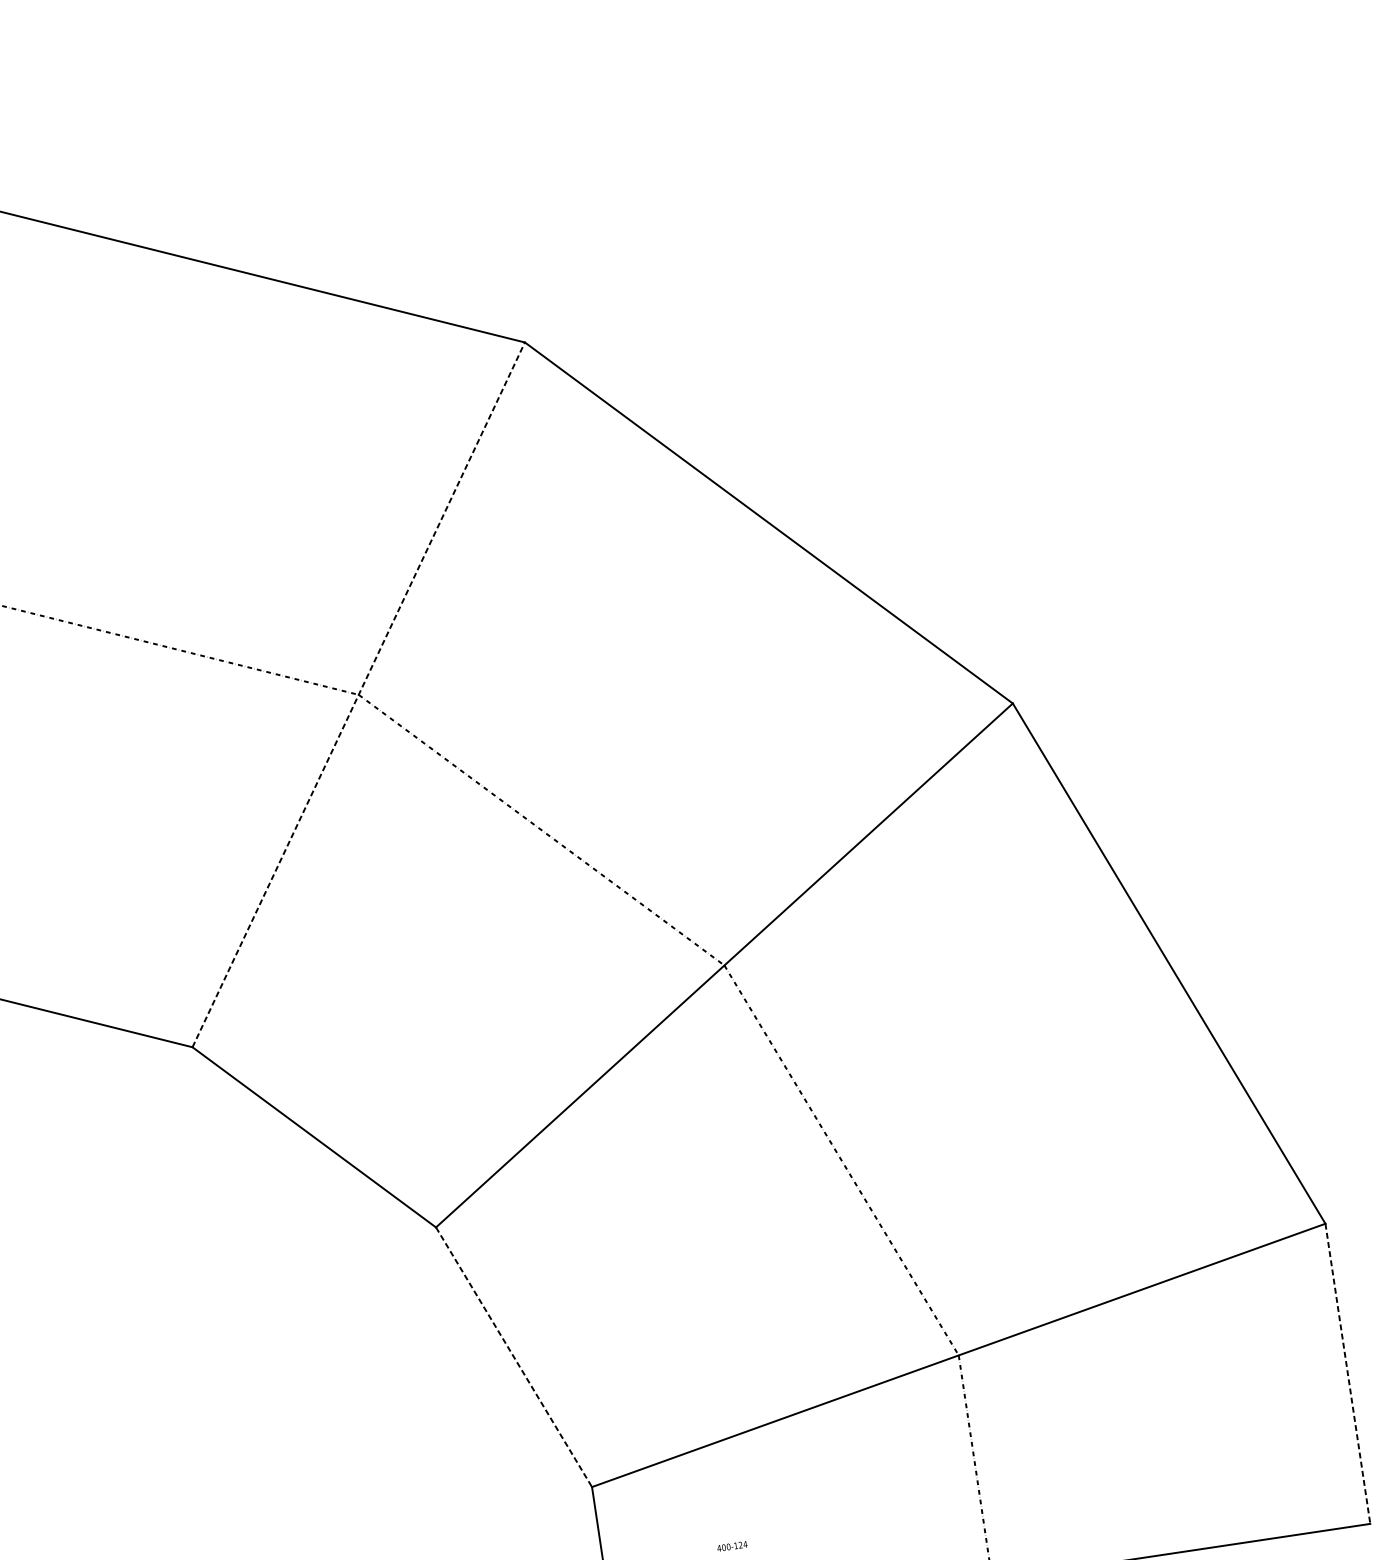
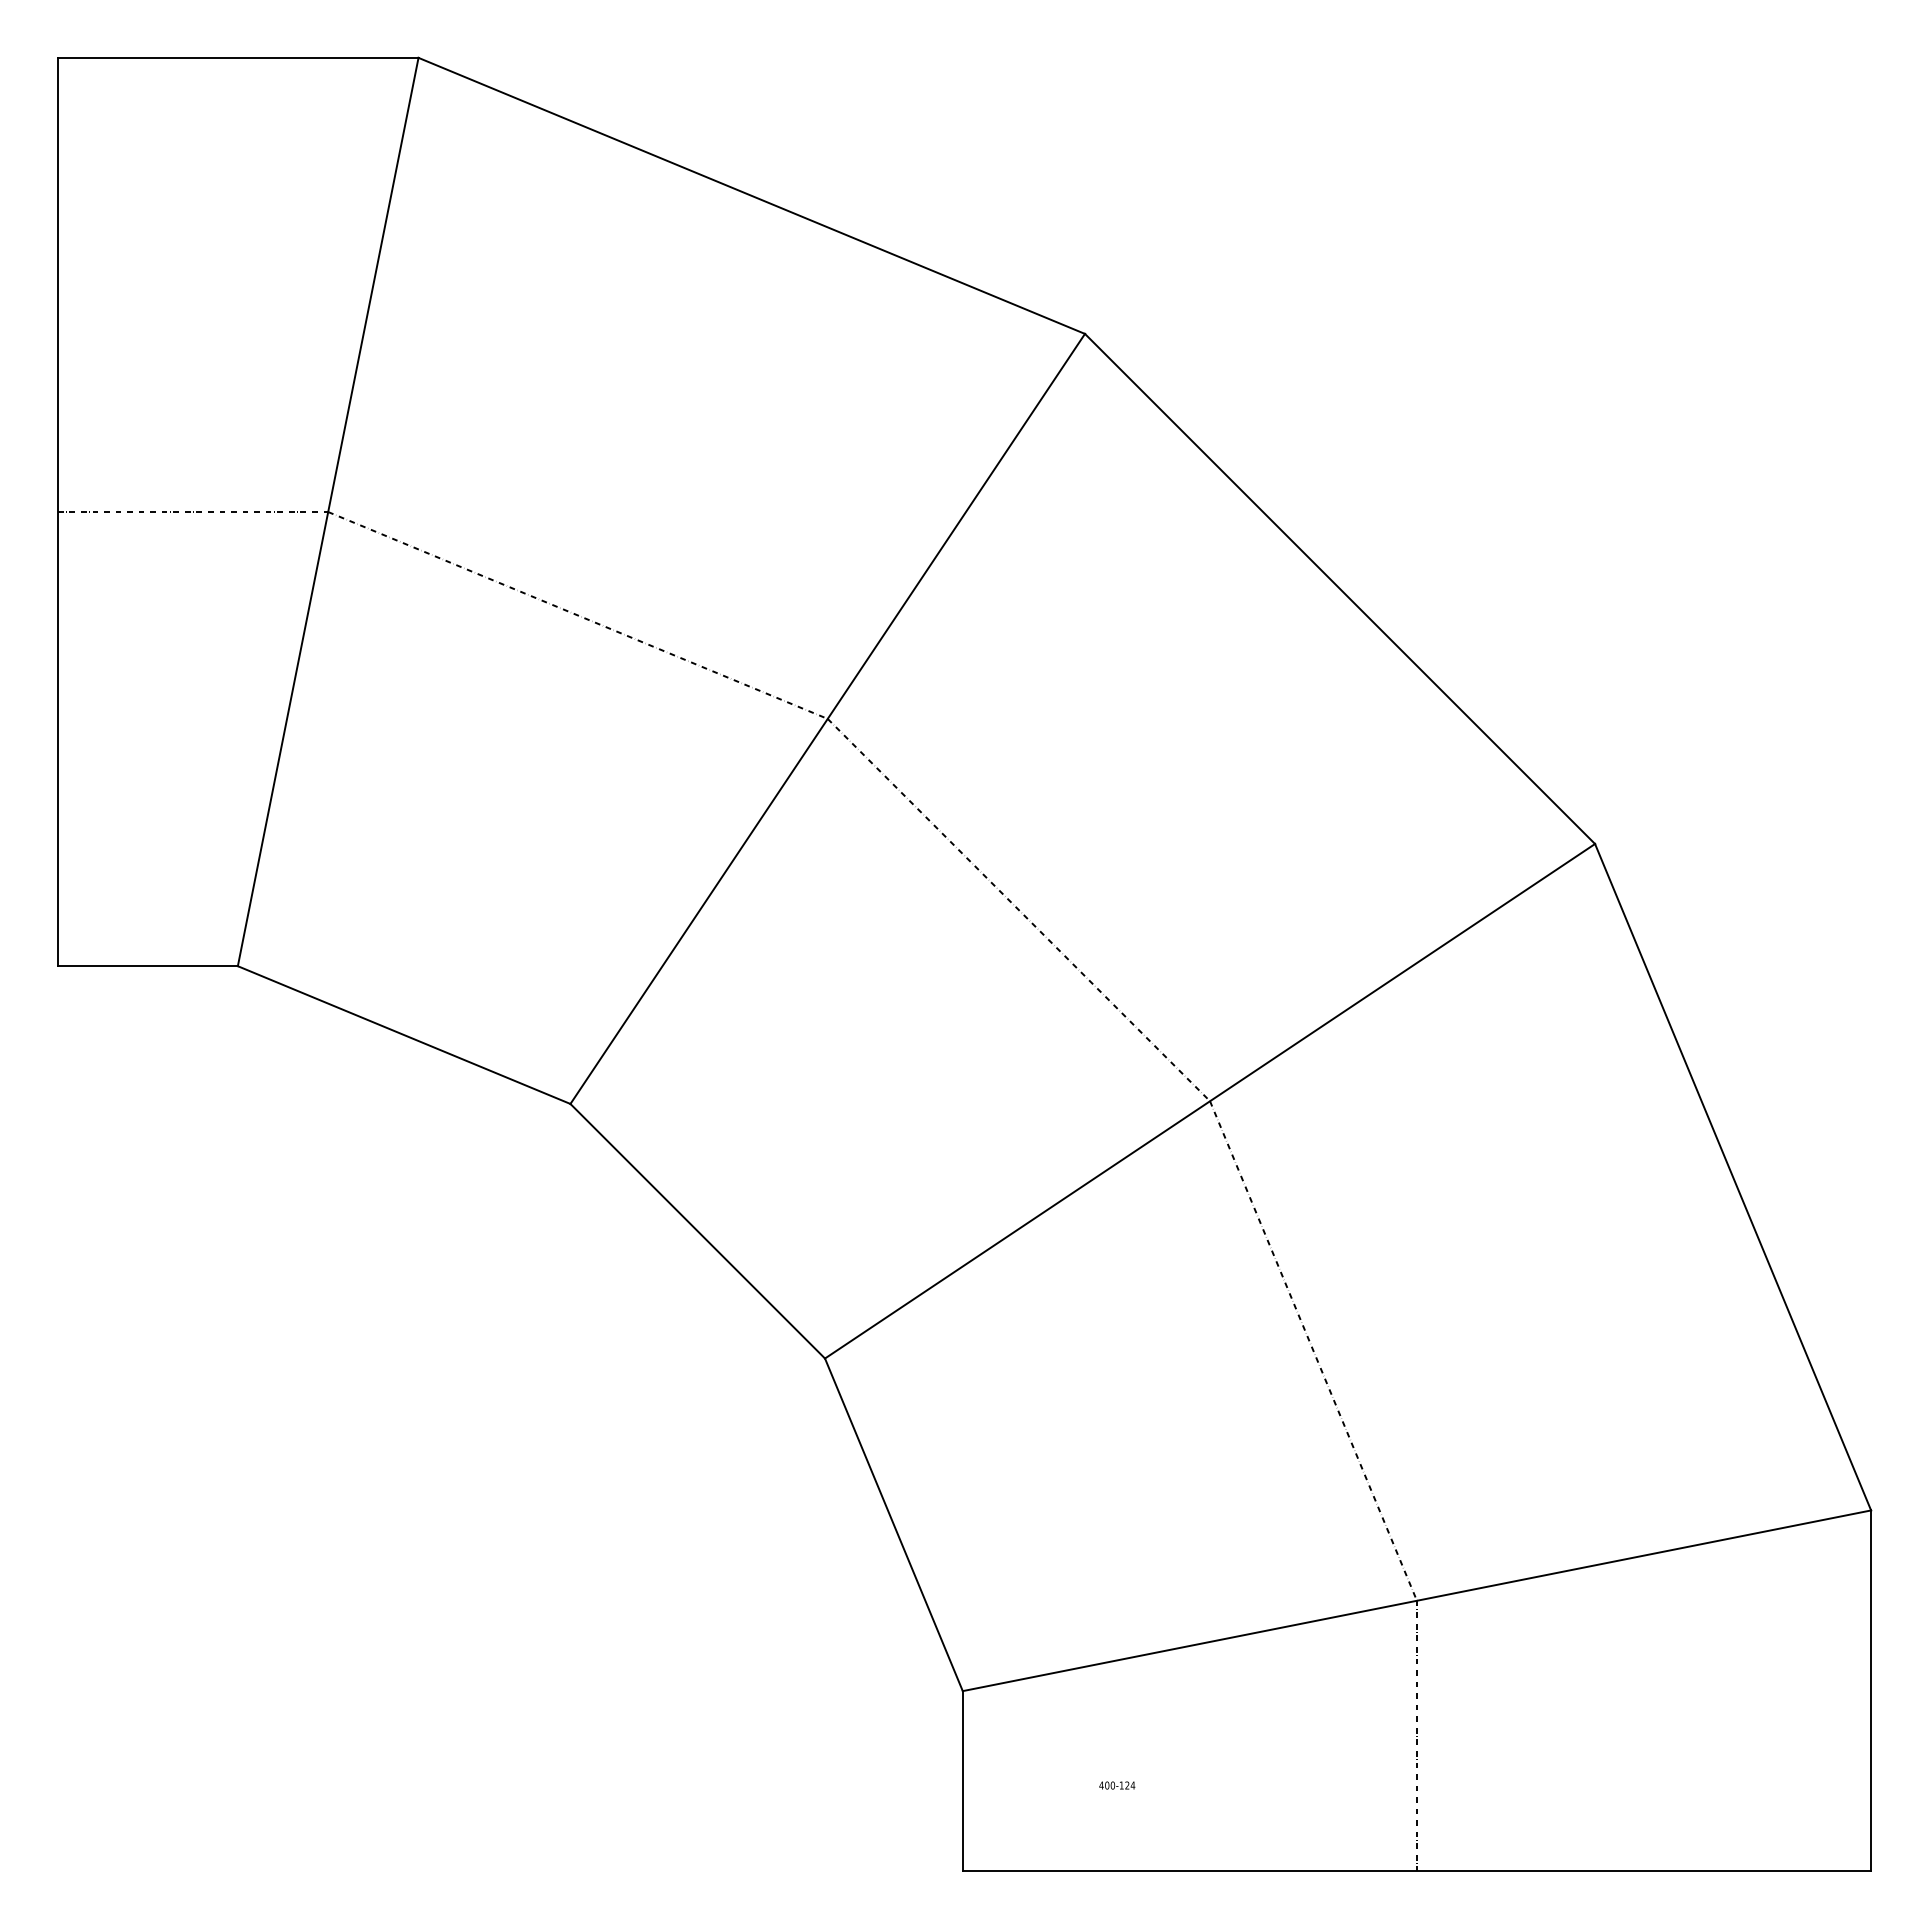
line: (359, 694) -> (828, 718), dashed -> solid
line: (513, 1357) -> (893, 1524), dashed -> solid
line: (1348, 1374) -> (1871, 1691), dashed -> solid

